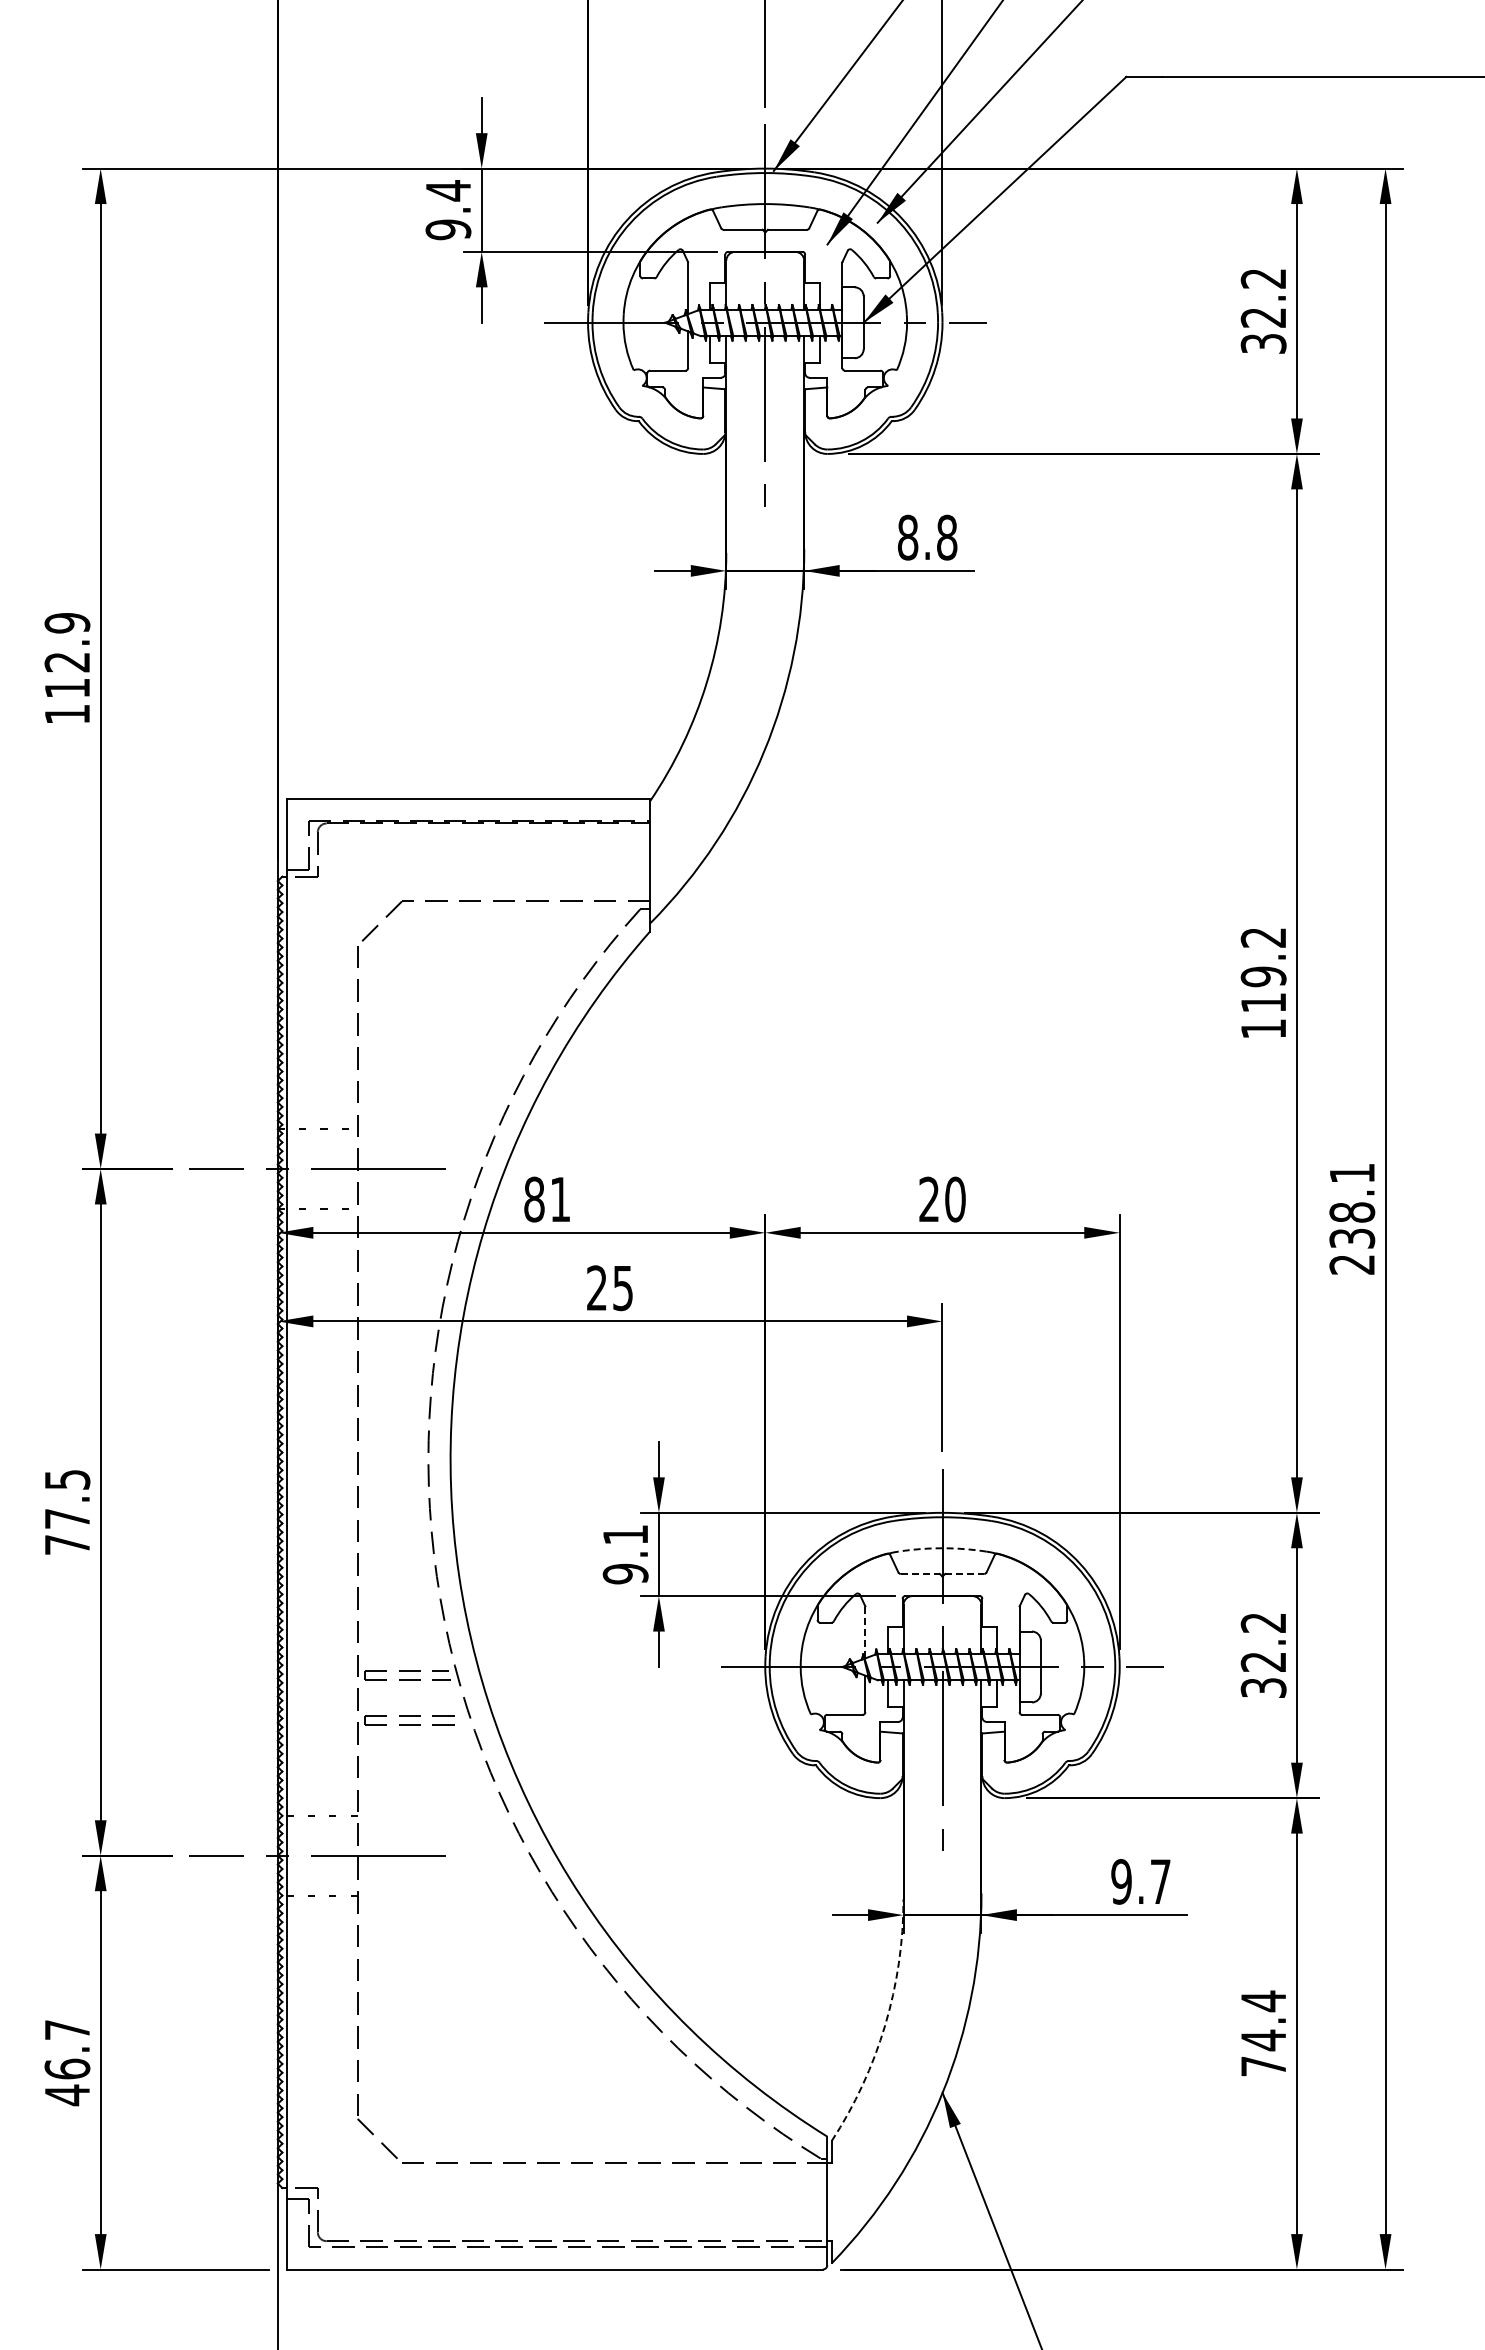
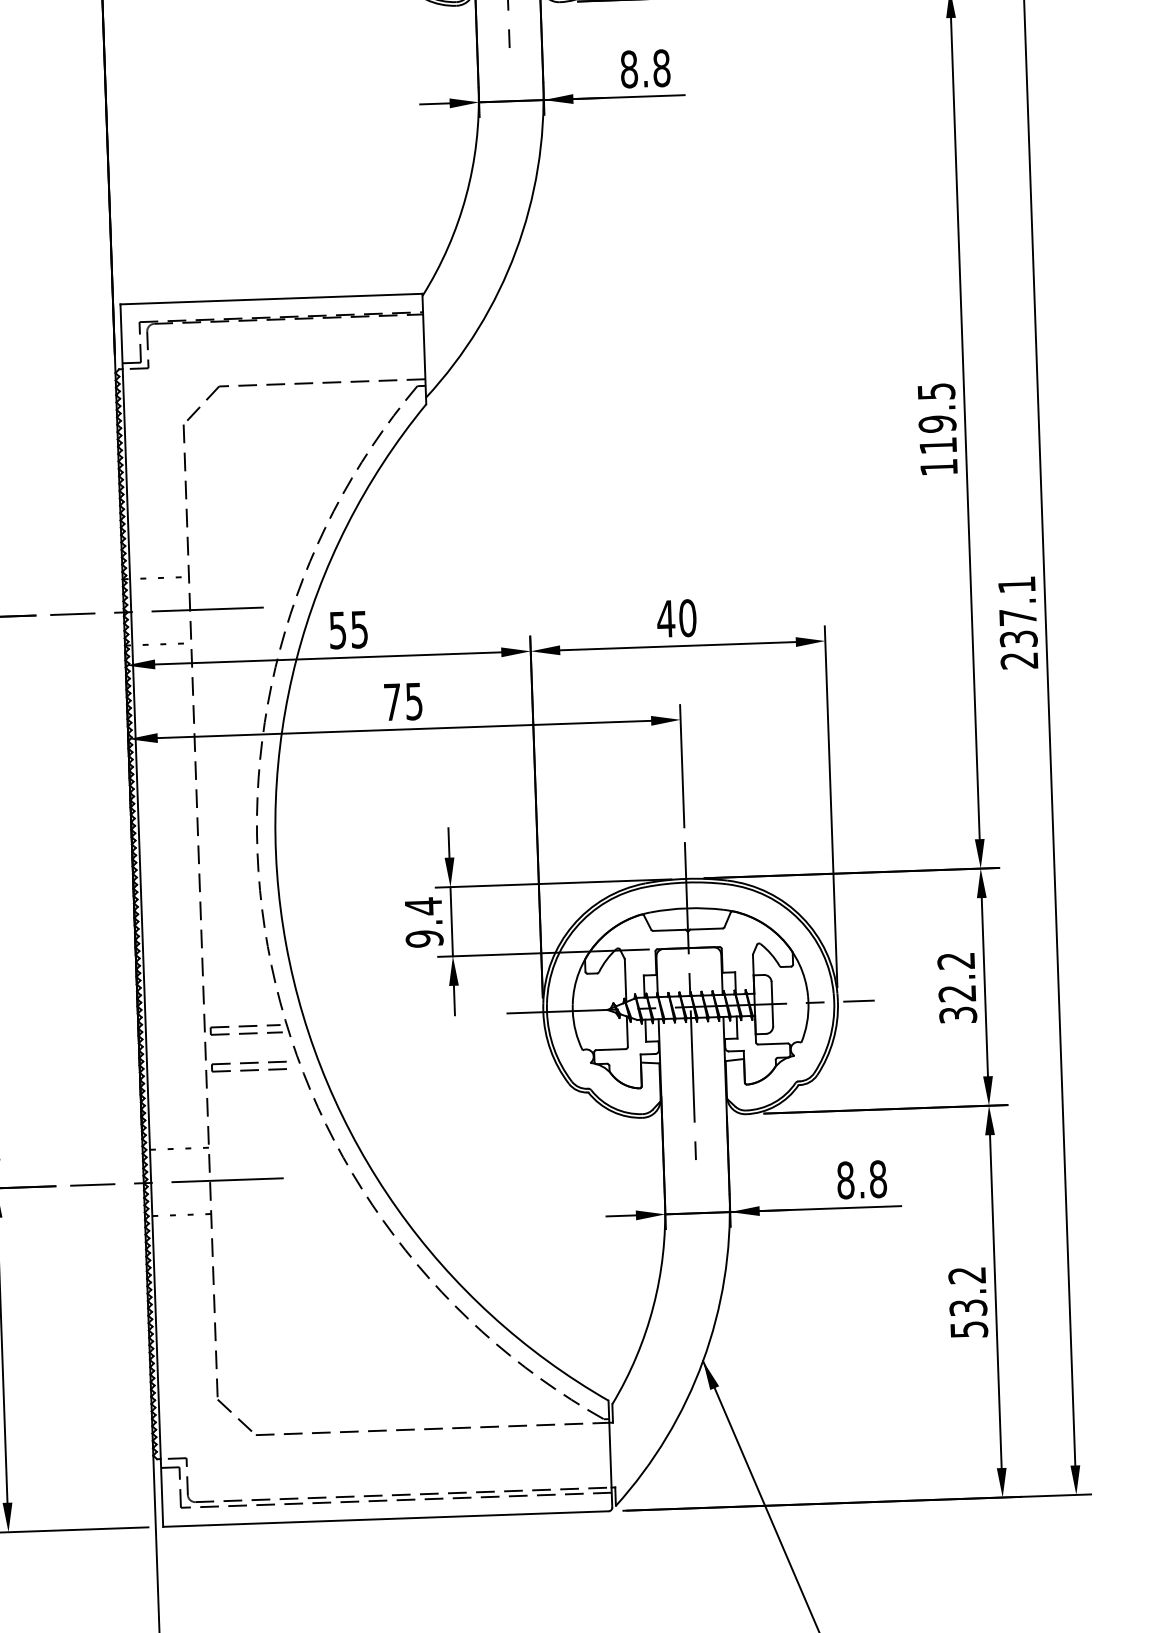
text: (1263, 937) -> (936, 391), 119.2 -> 119.5
text: (929, 1198) -> (666, 618), 20 -> 40
text: (546, 1199) -> (347, 629), 81 -> 55
text: (1352, 1212) -> (1018, 617), 238.1 -> 237.1
text: (596, 1287) -> (392, 701), 25 -> 75
text: (625, 1534) -> (423, 906), 9.1 -> 9.4
arc: (942, 1548) -> (687, 908), dashed -> solid
line: (920, 1573) -> (669, 929), dashed -> solid
line: (964, 1573) -> (706, 928), dashed -> solid
line: (865, 1632) -> (625, 980), dashed -> solid
text: (1140, 1881) -> (861, 1179), 9.7 -> 8.8
arc: (885, 2025) -> (653, 1306), dashed -> solid
text: (1263, 2033) -> (968, 1302), 74.4 -> 53.2

